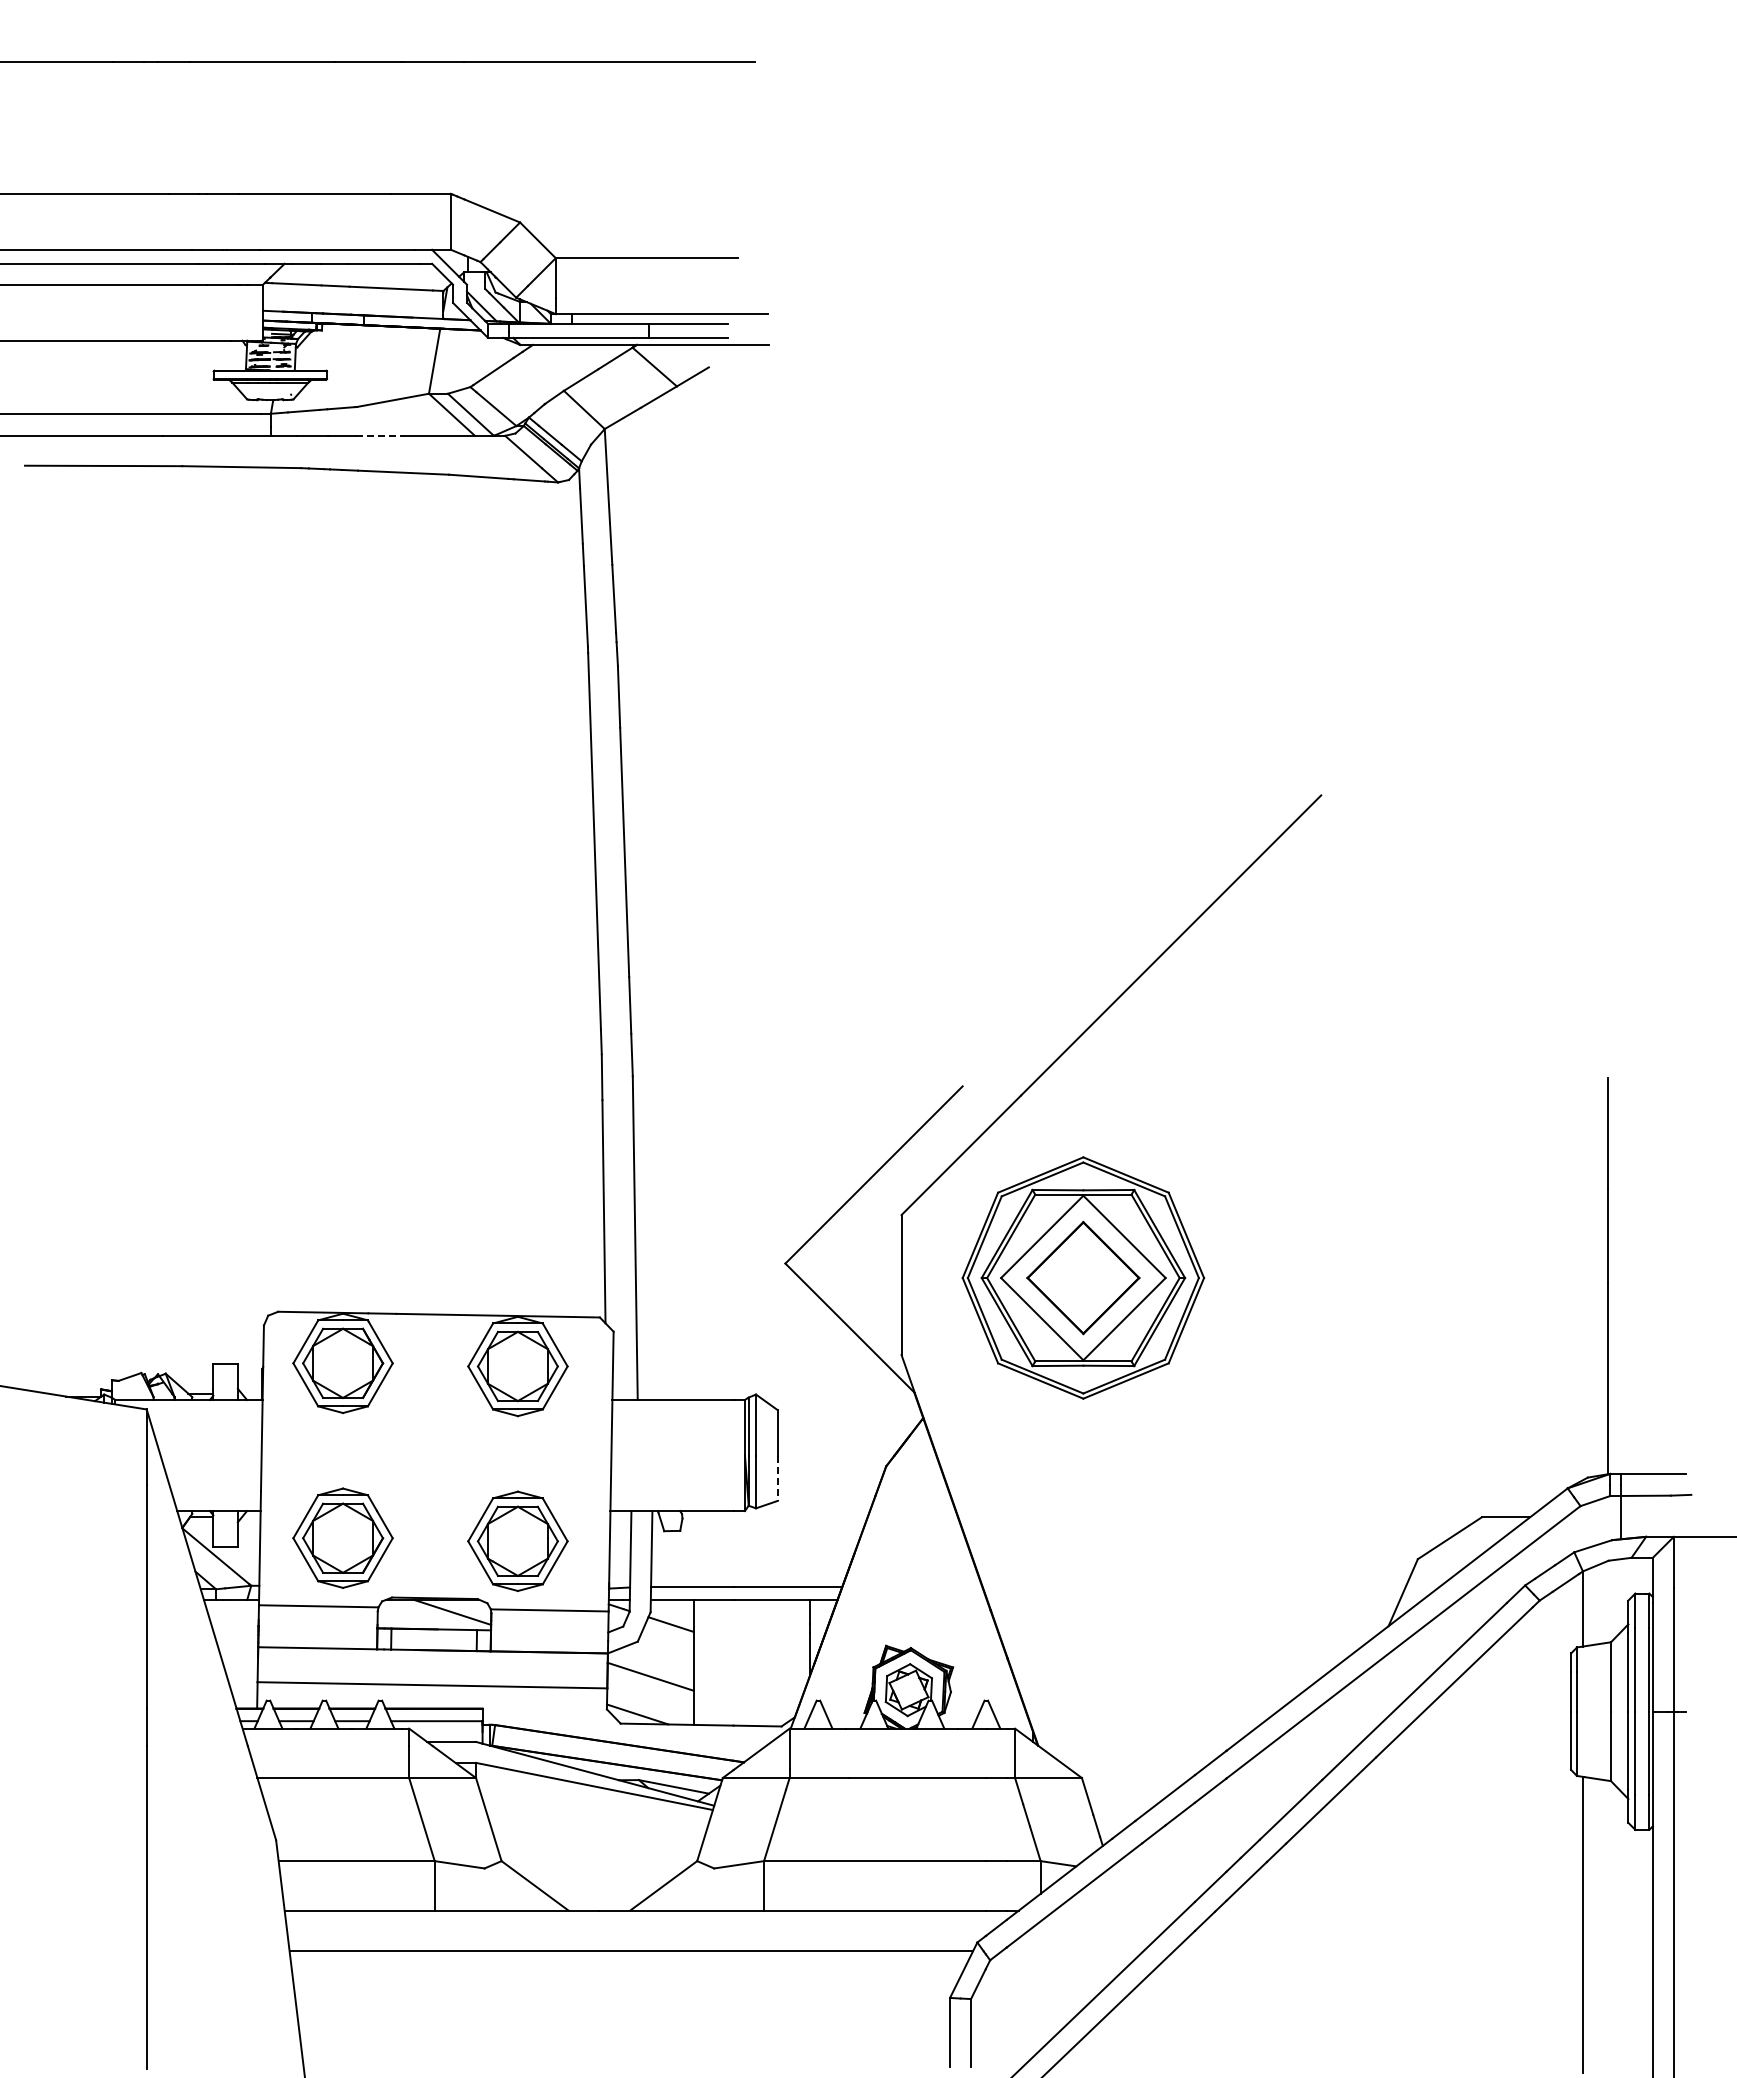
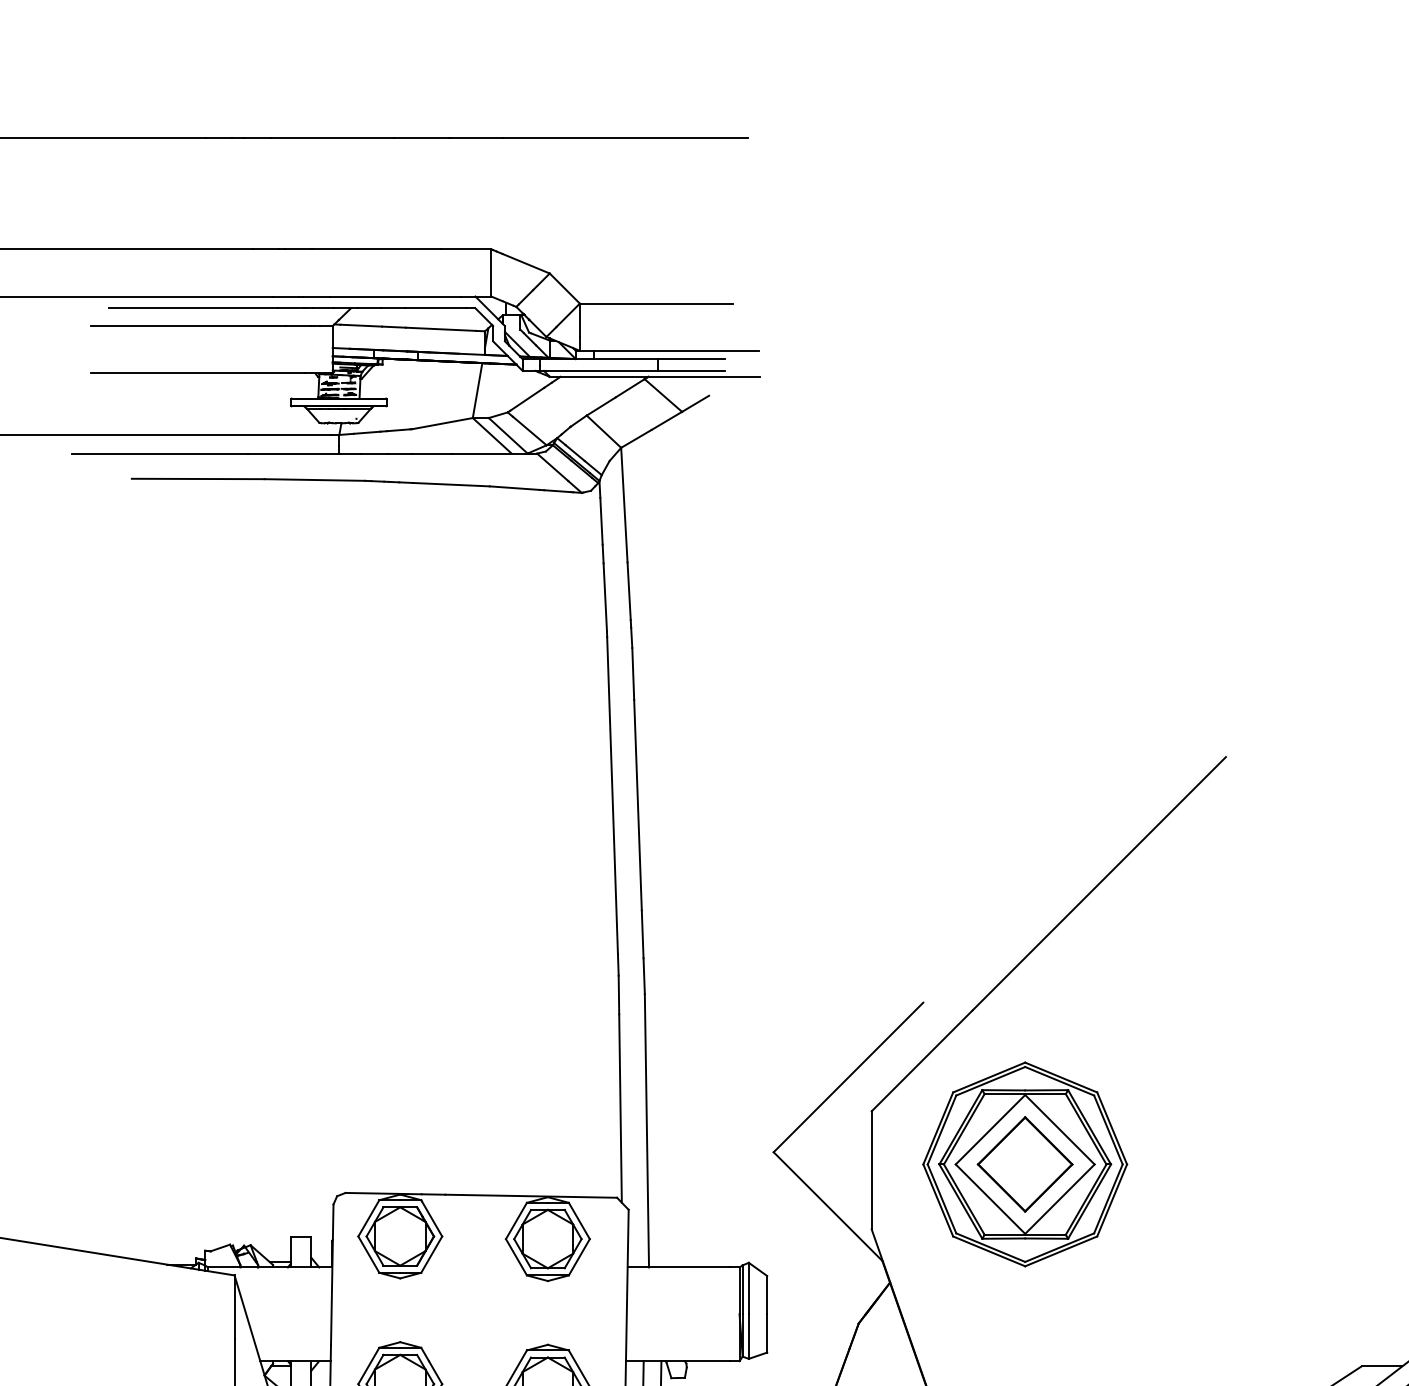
line: (381, 435) -> (432, 453), dashed -> solid
line: (777, 1478) -> (766, 1333), dashed -> solid

